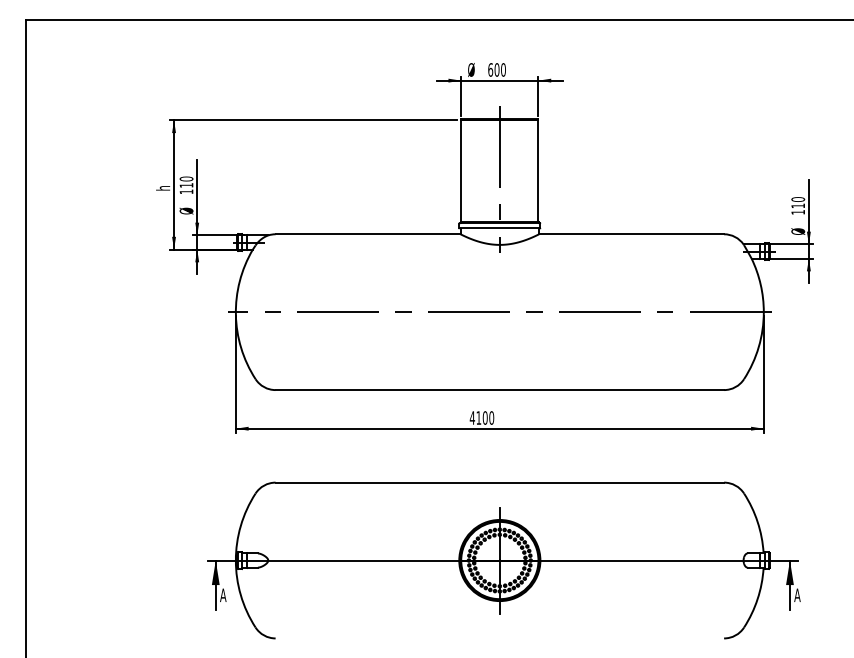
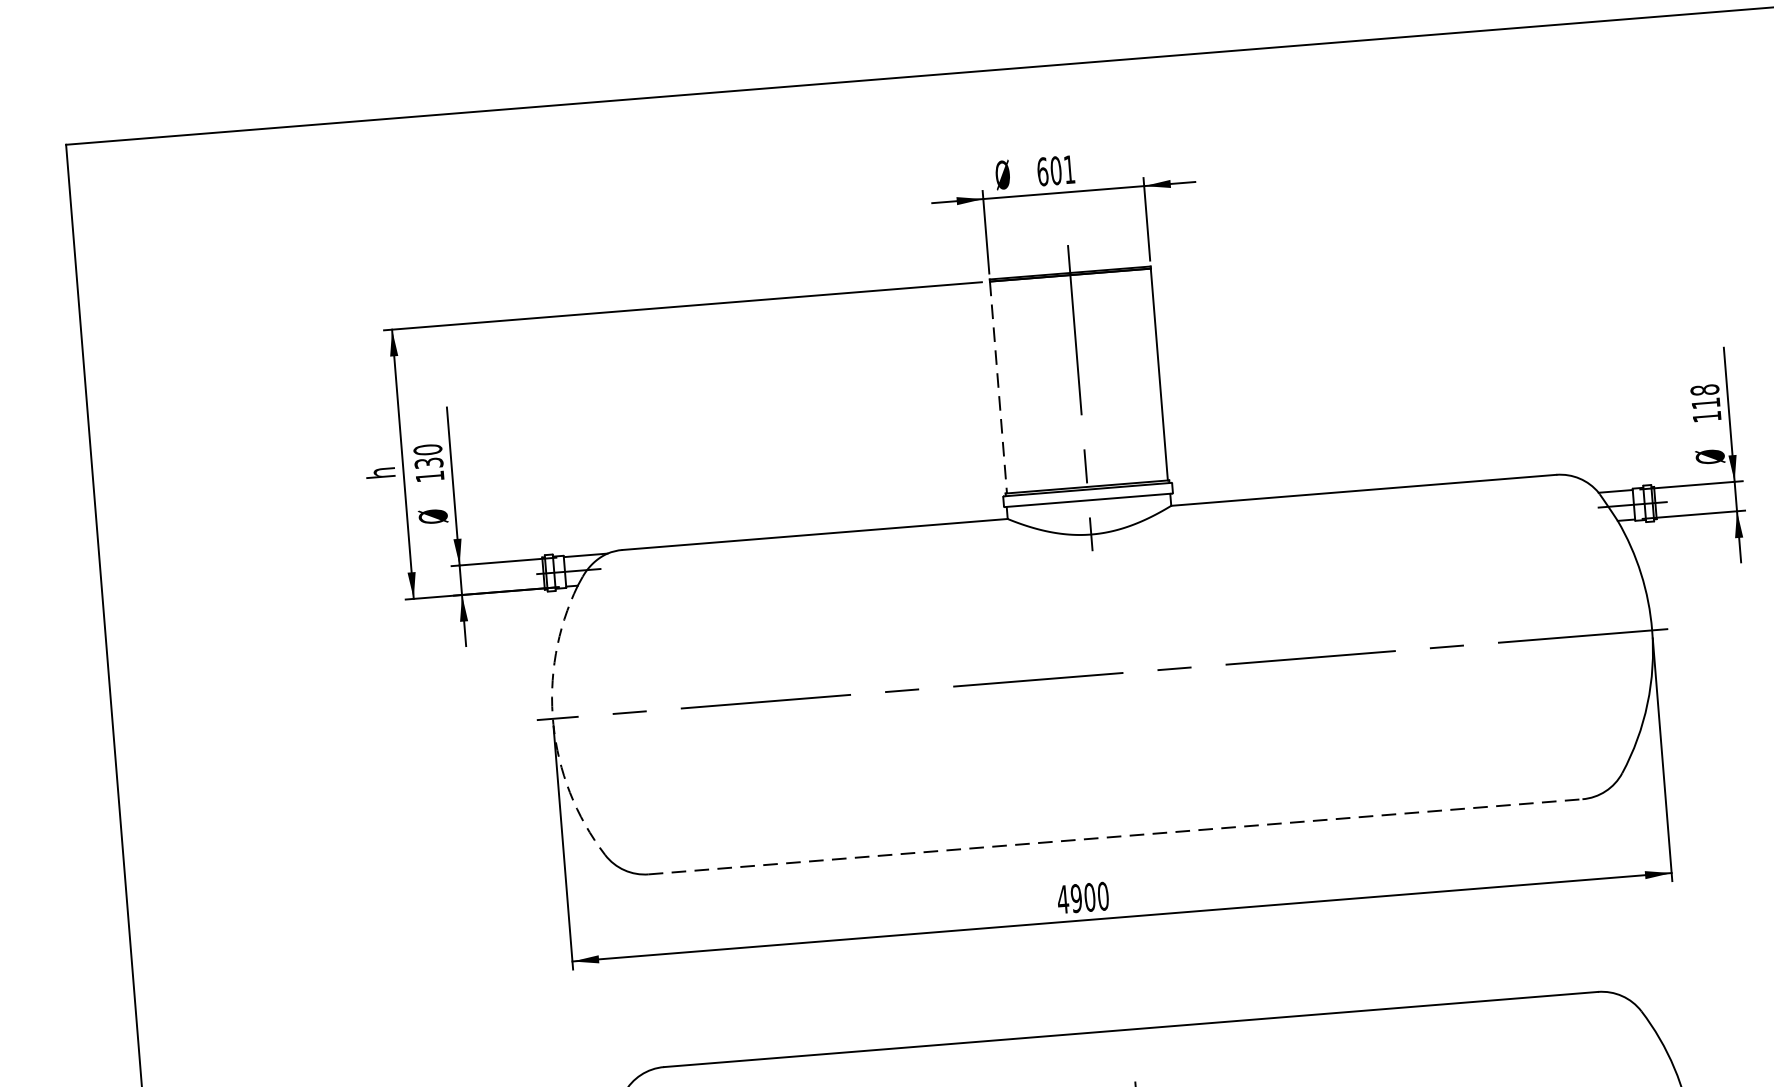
text: (503, 69) -> (1069, 168), 600 -> 601
line: (461, 171) -> (999, 388), solid -> dashed
text: (186, 185) -> (428, 463), 110 -> 130
text: (797, 199) -> (1703, 390), 110 -> 118
arc: (235, 314) -> (552, 723), solid -> dashed
line: (500, 390) -> (1117, 837), solid -> dashed
text: (478, 417) -> (1075, 897), 4100 -> 4900

